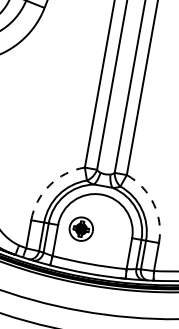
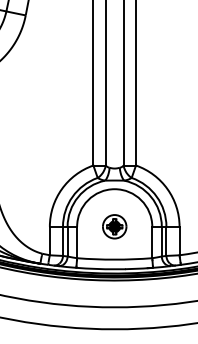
arc: (49, 185) -> (61, 189), dashed -> solid
arc: (153, 204) -> (167, 189), dashed -> solid
part: (81, 228) -> (114, 226), moved

